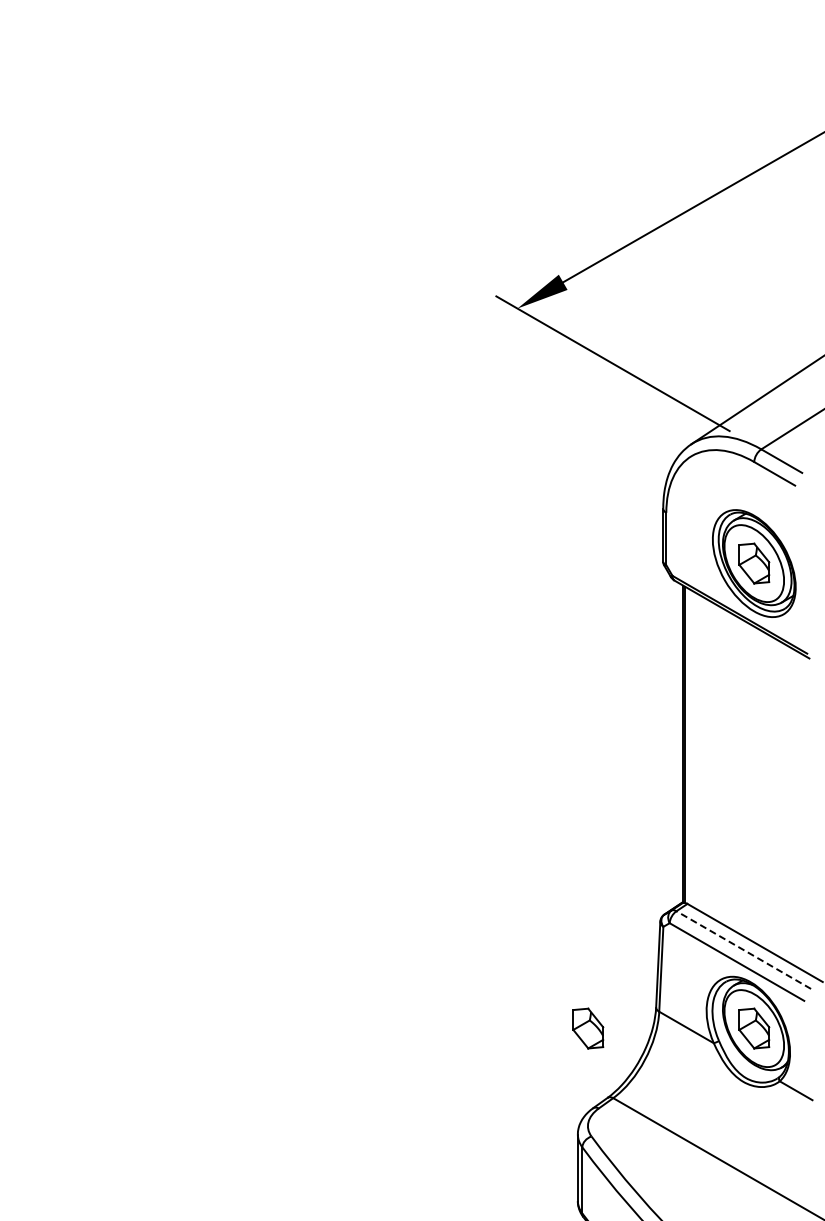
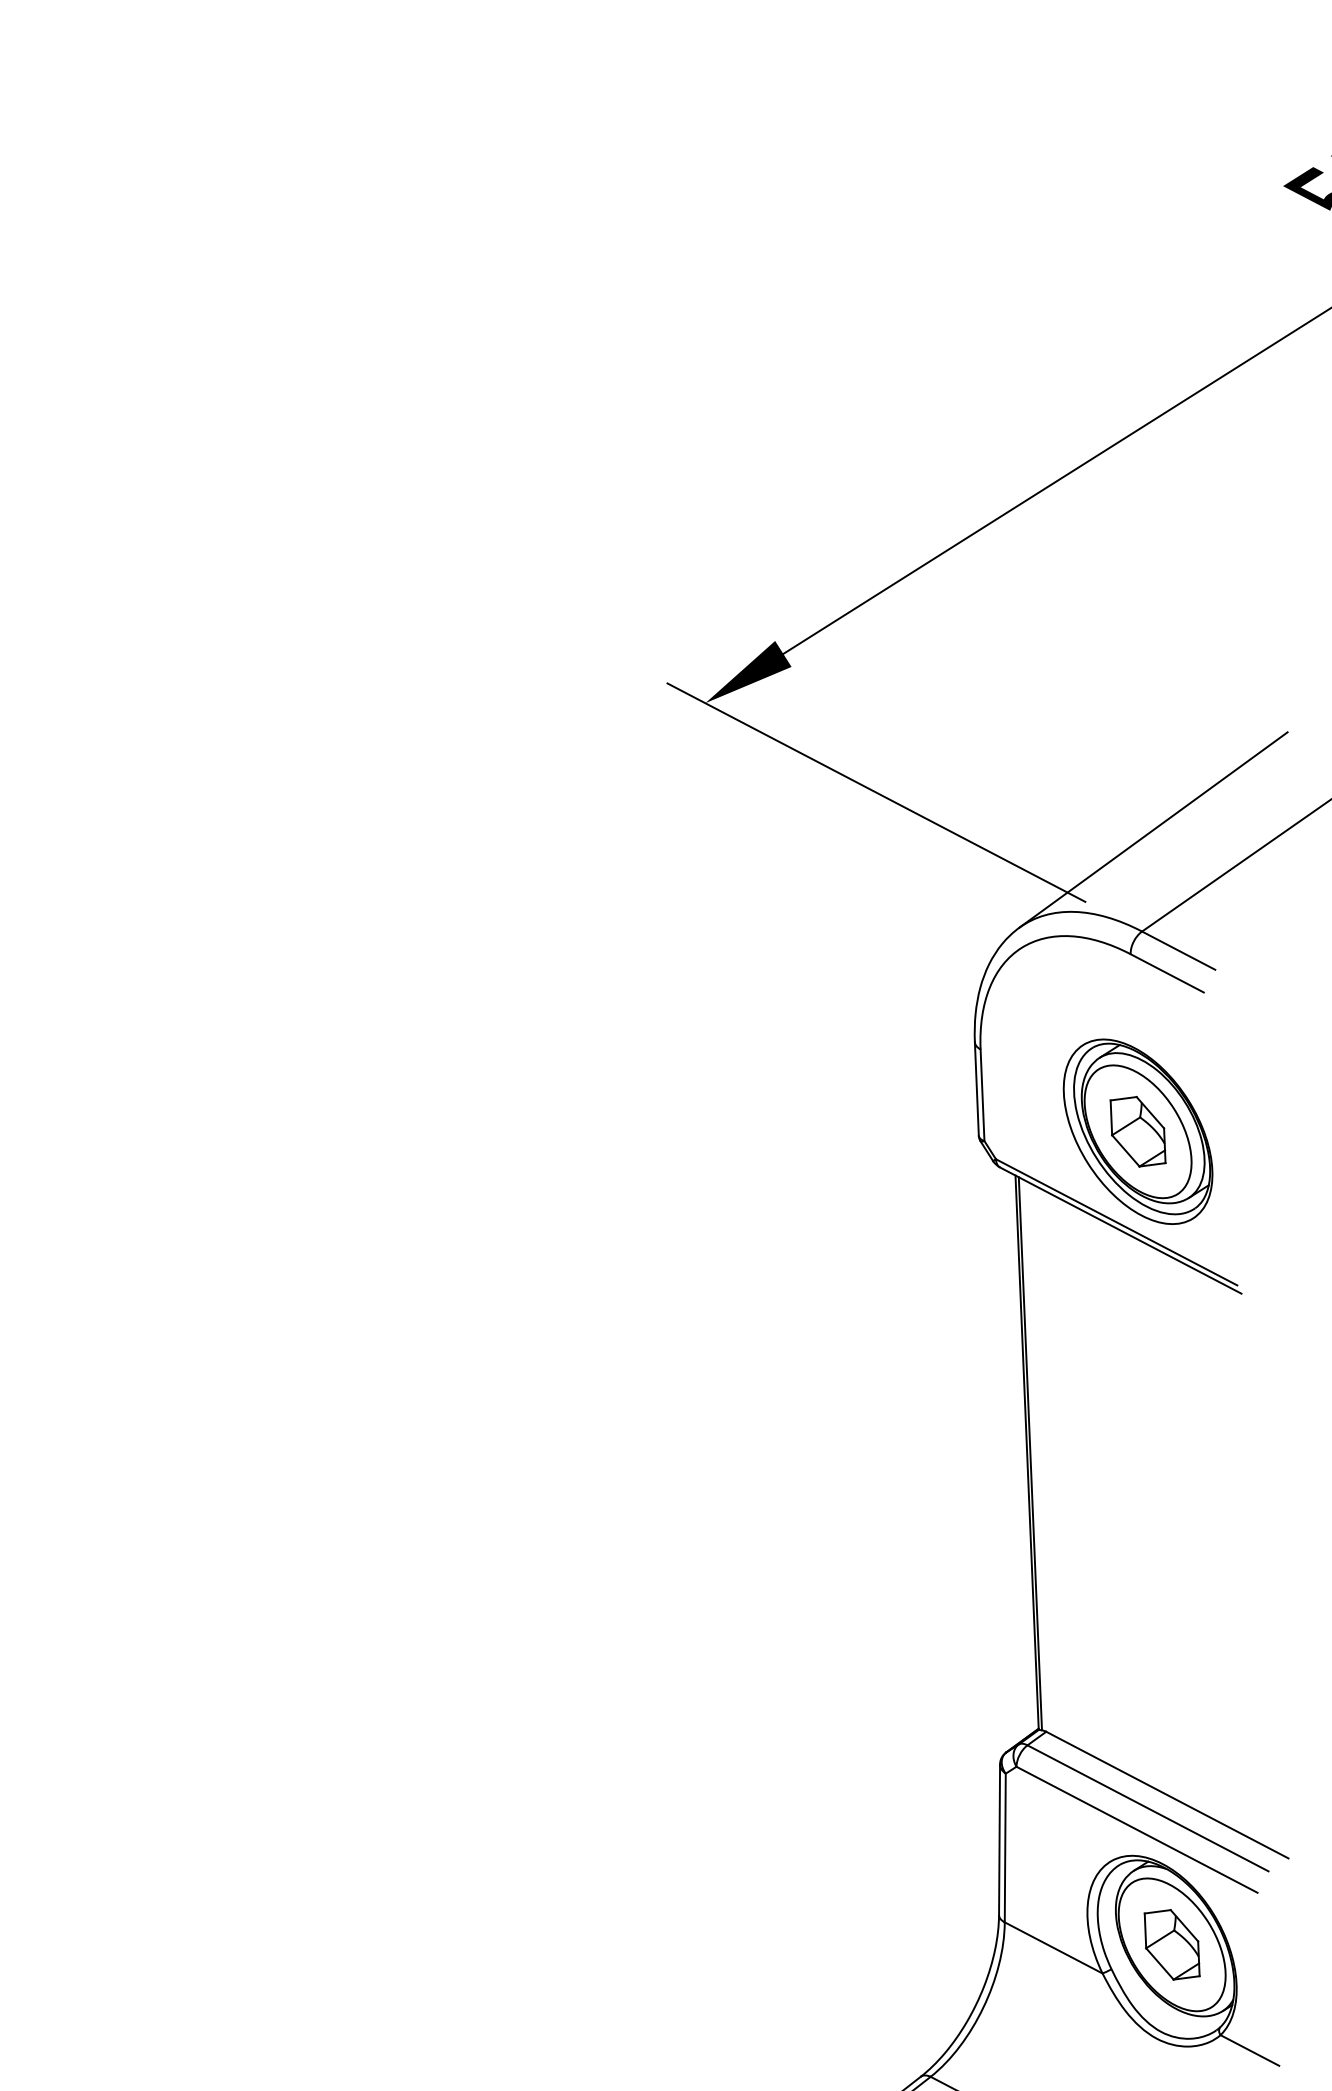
line: (743, 950) -> (1147, 1809), dashed -> solid
part: (588, 1028) -> (882, 1956), removed

